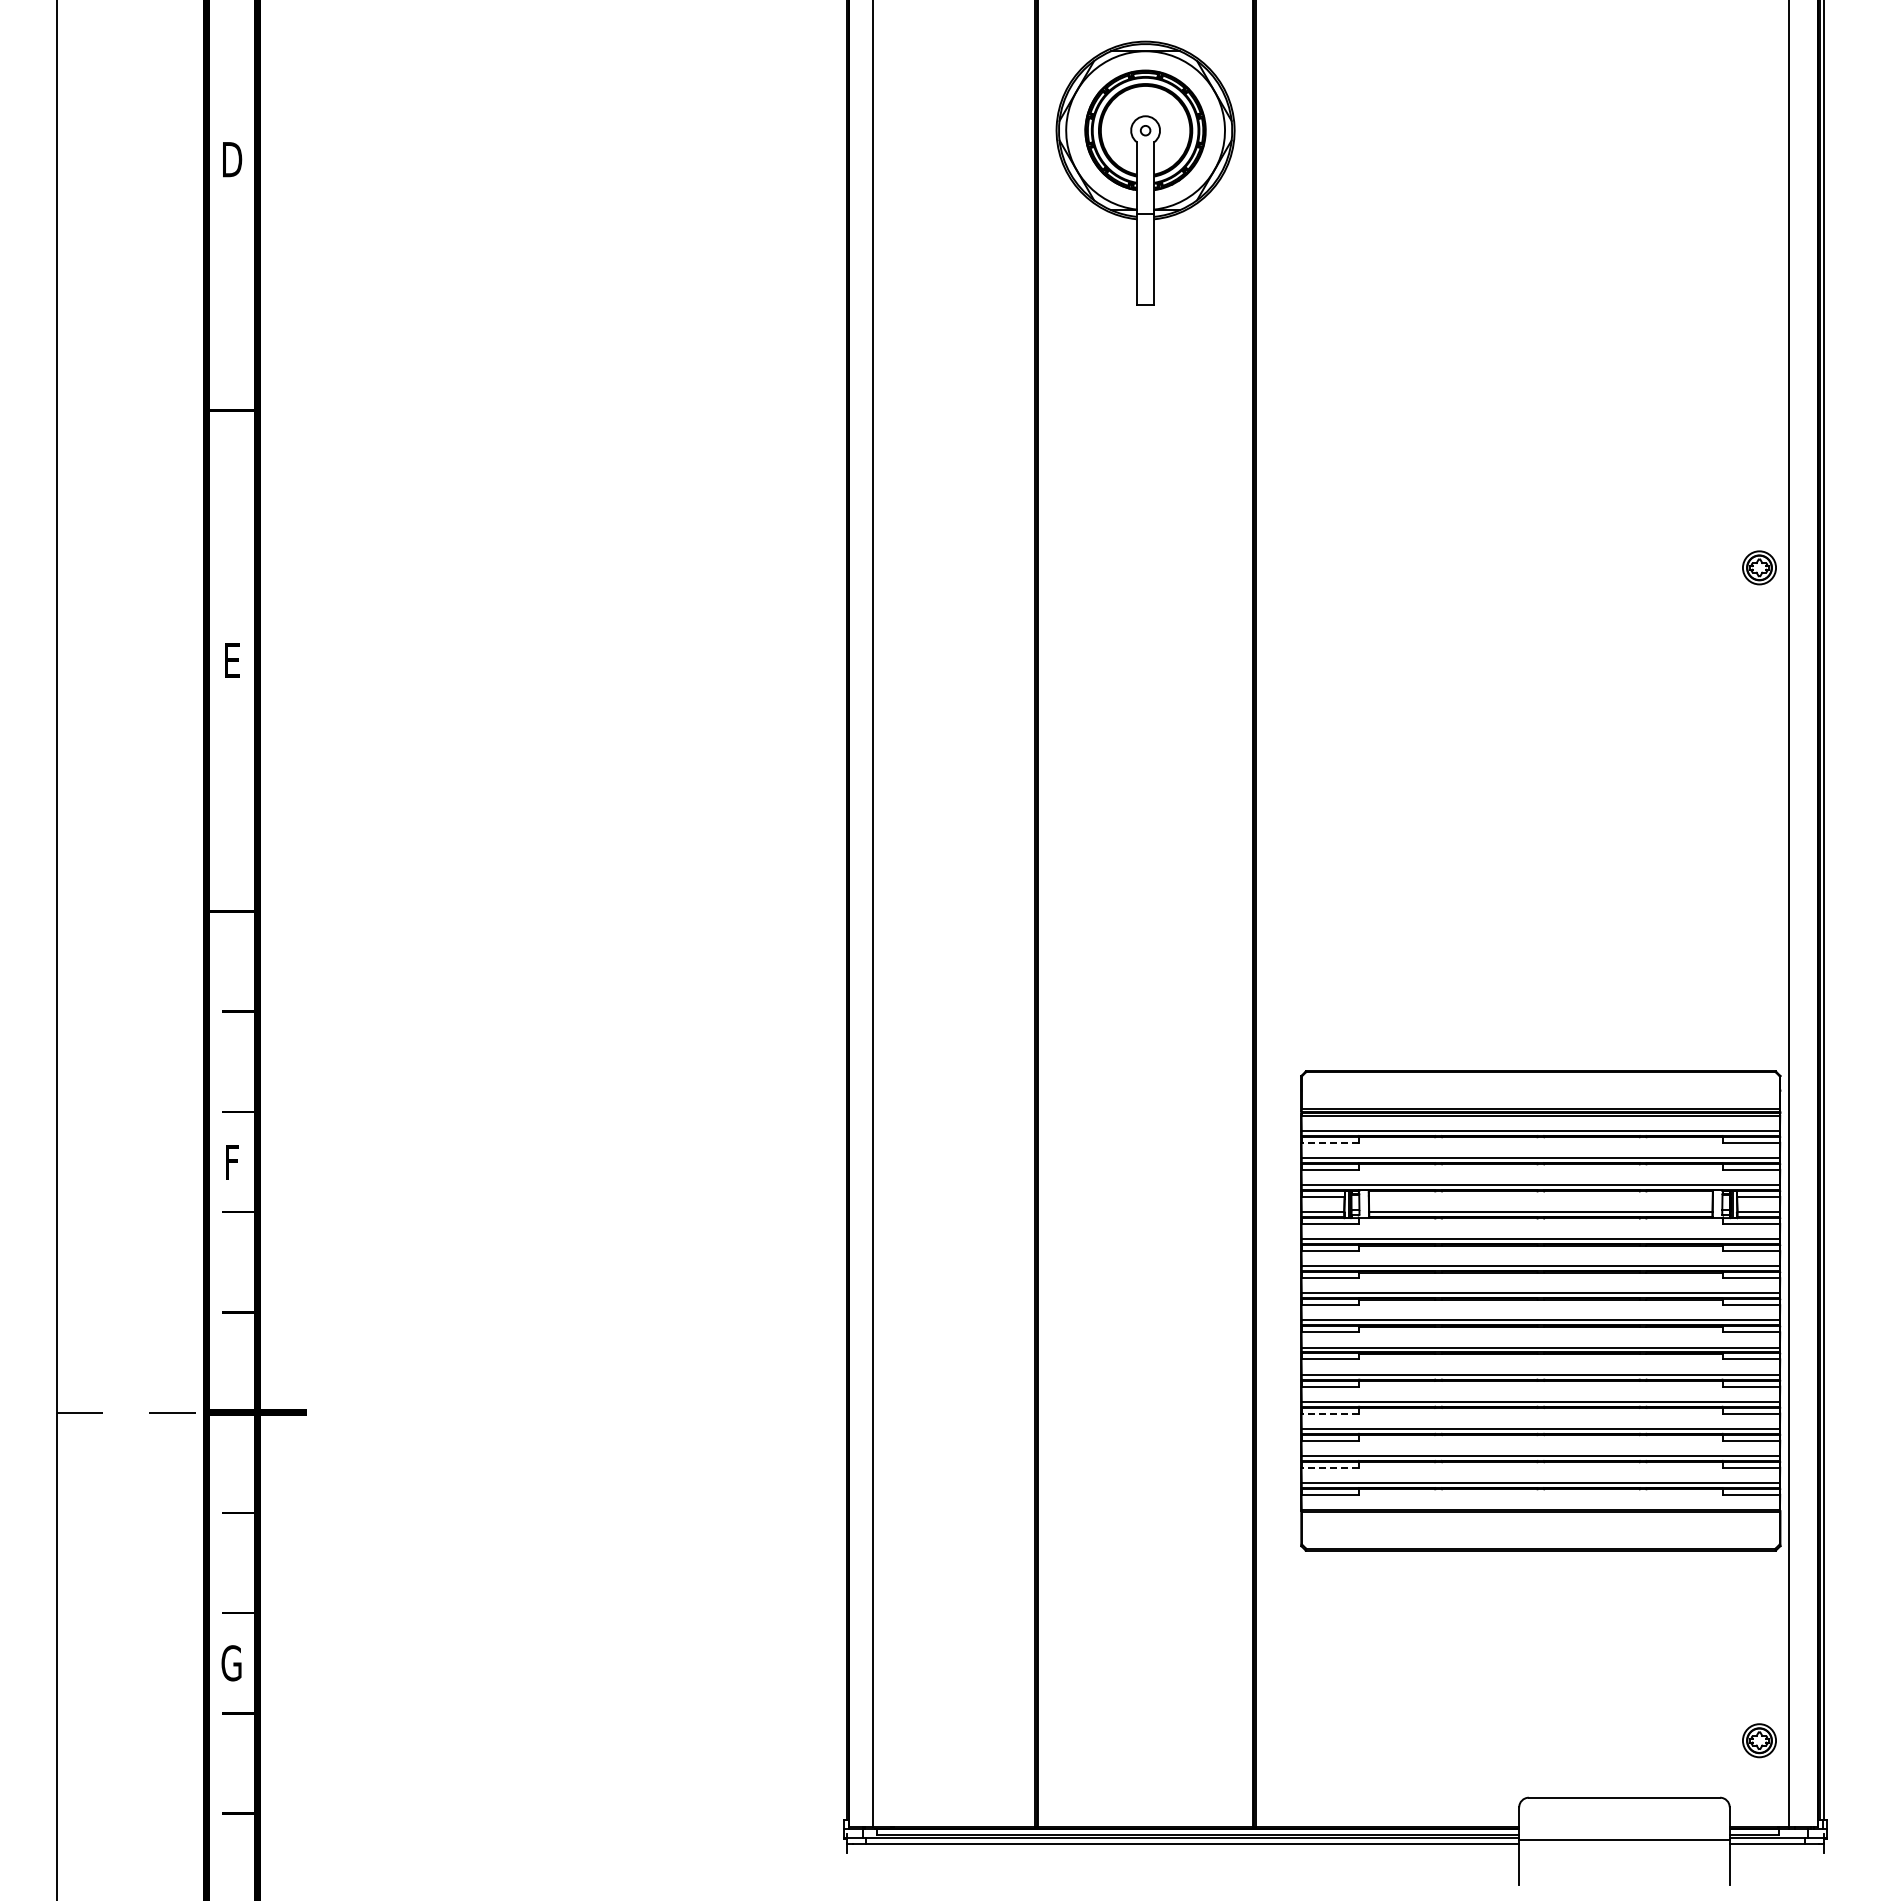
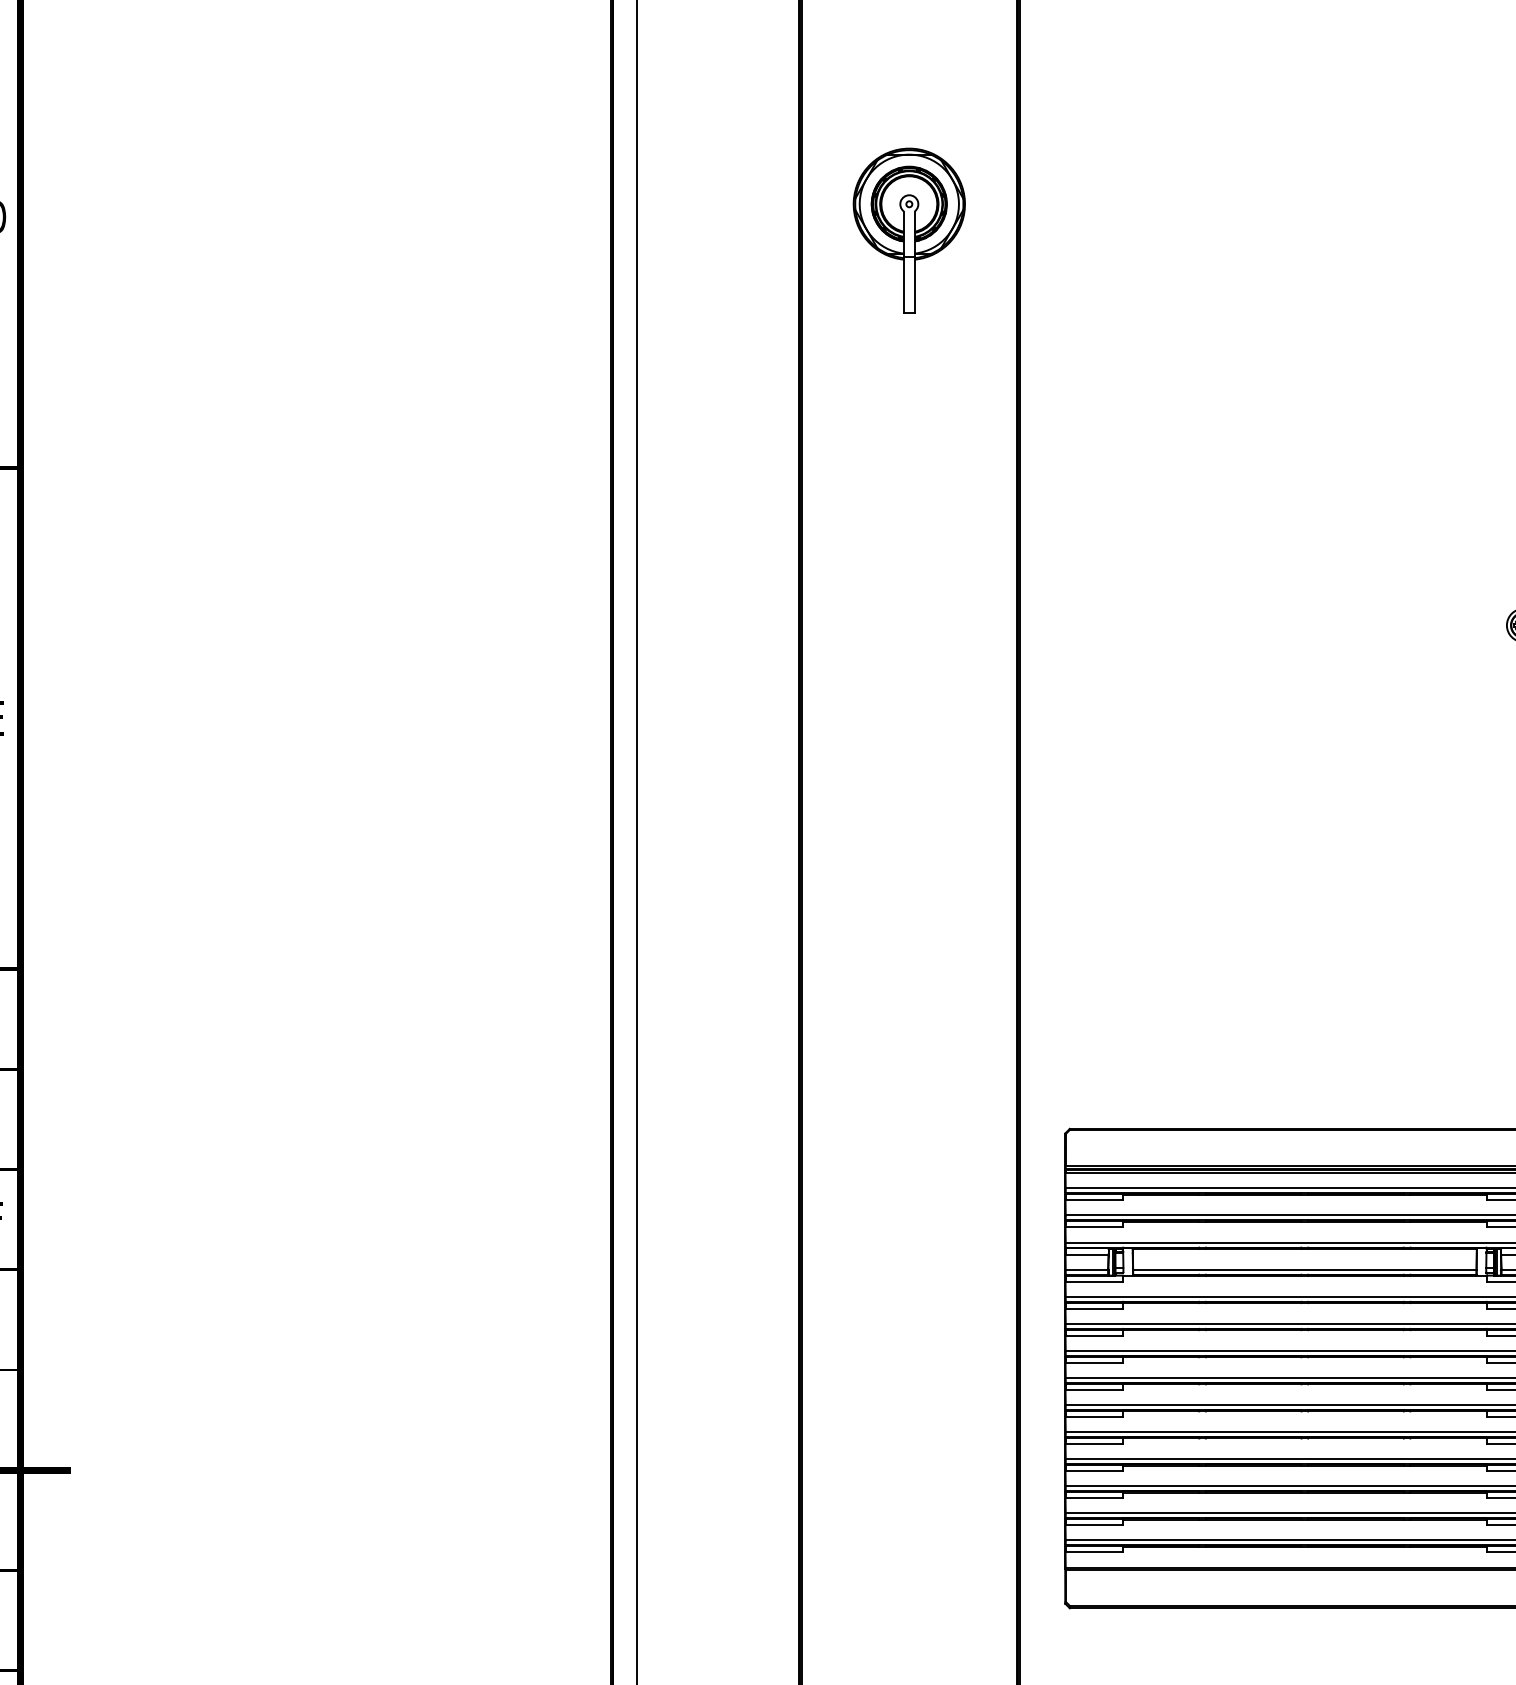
part: (1144, 173) -> (908, 231), size x0.62
line: (1330, 1142) -> (1094, 1200), dashed -> solid
line: (1330, 1413) -> (1094, 1471), dashed -> solid
line: (1330, 1467) -> (1094, 1525), dashed -> solid

